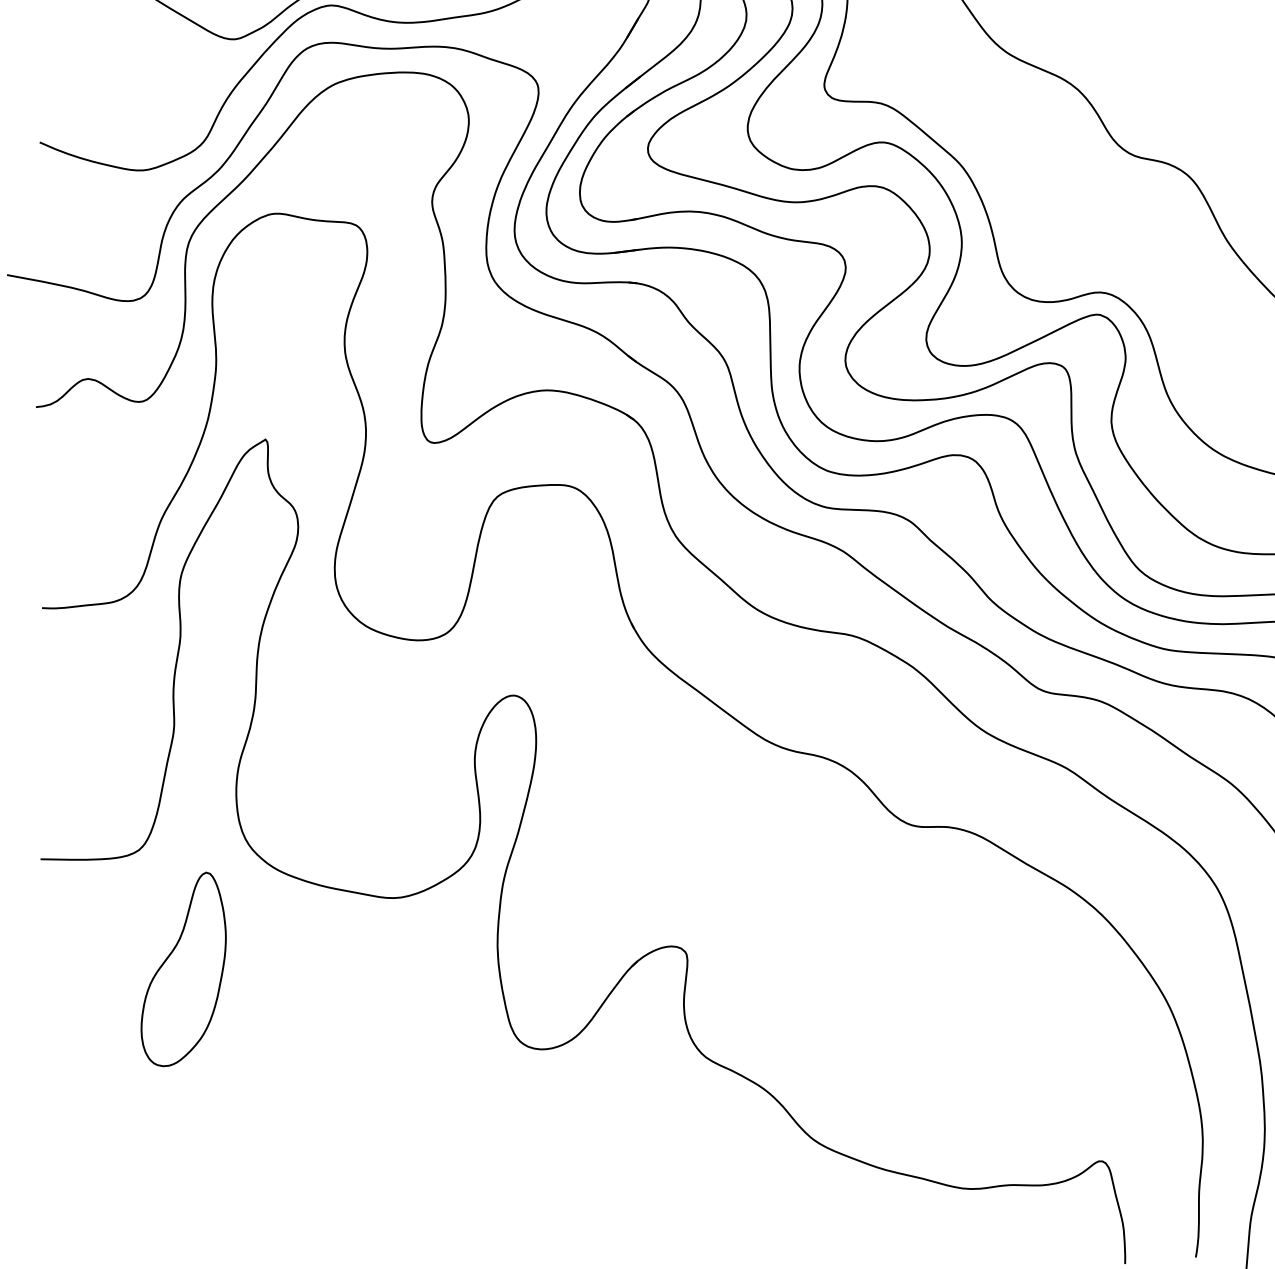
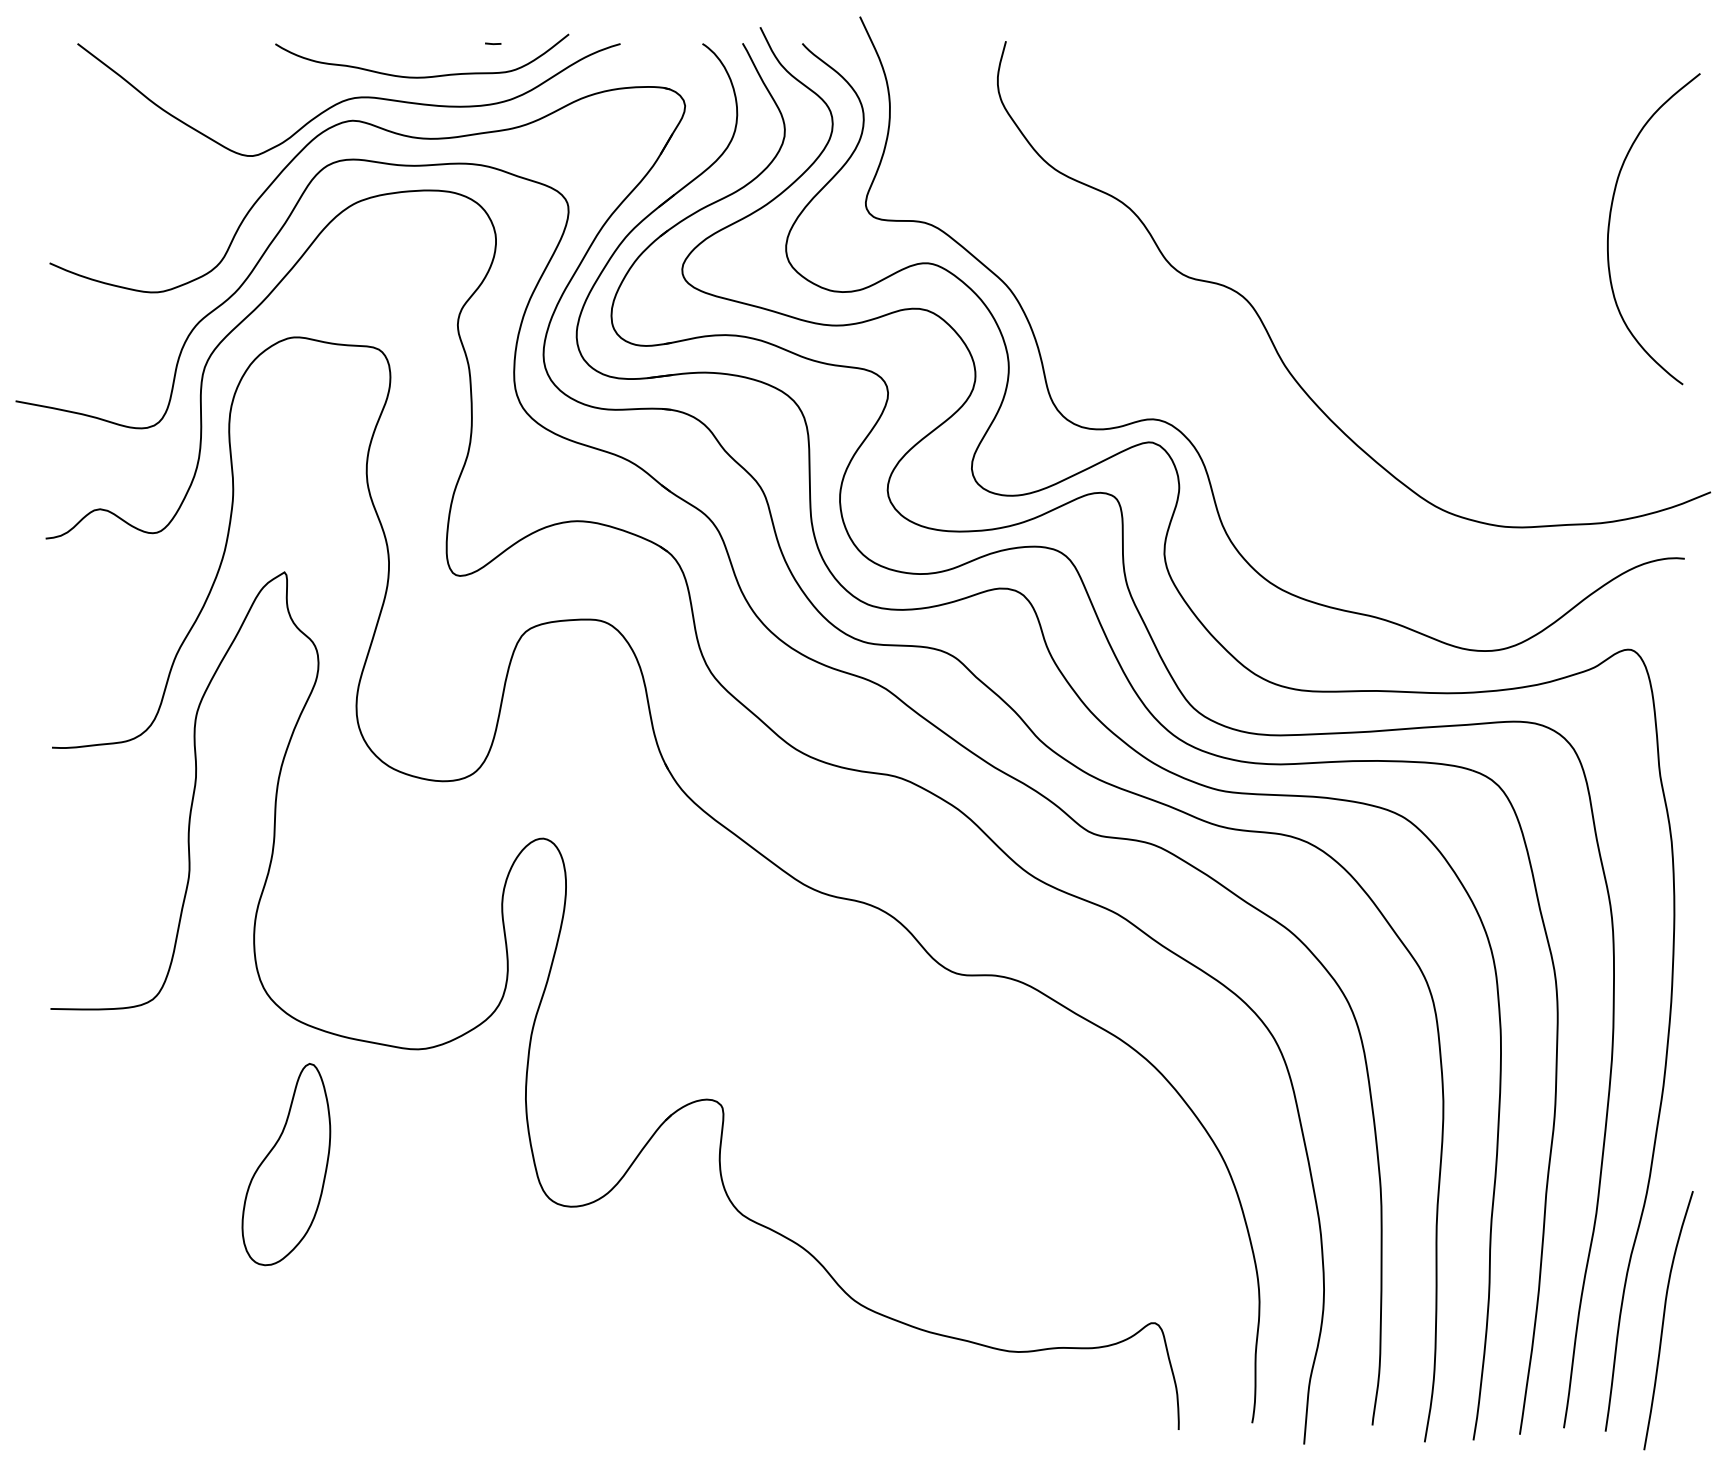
part: (183, 969) -> (286, 1164), moved

